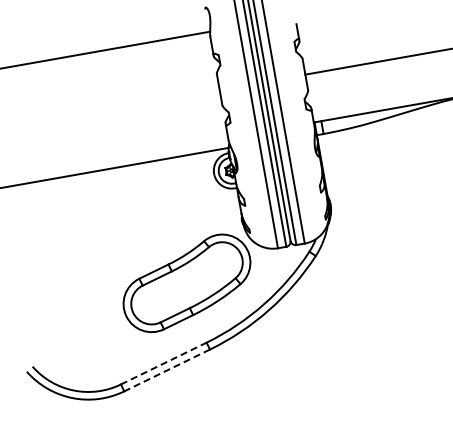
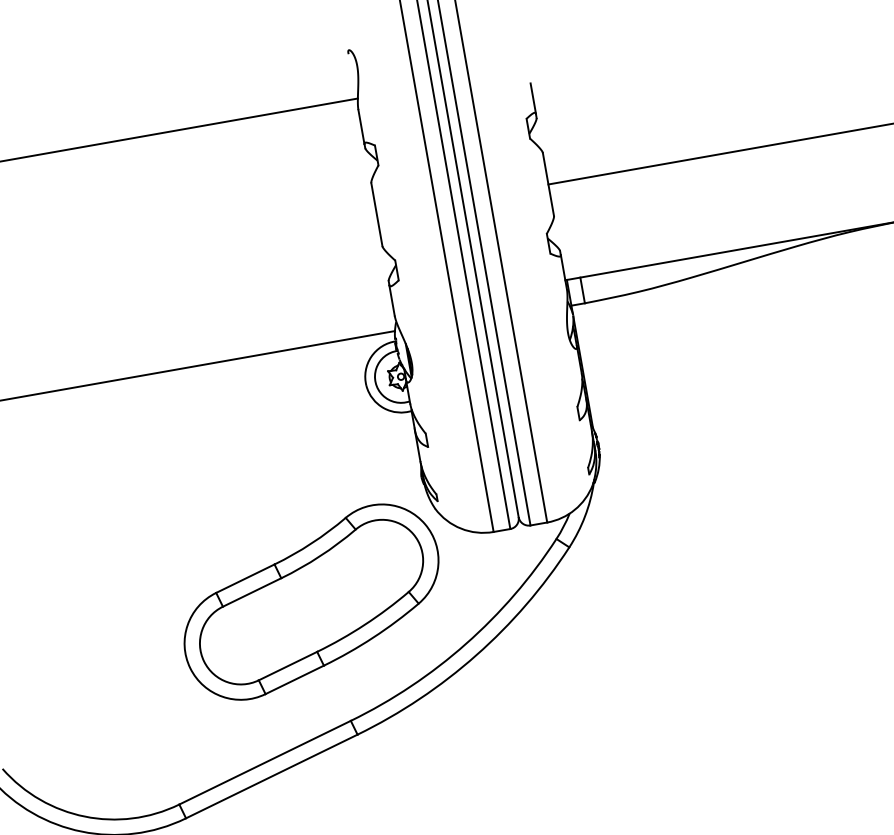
line: (163, 363) -> (264, 762), dashed -> solid
line: (167, 370) -> (272, 776), dashed -> solid

